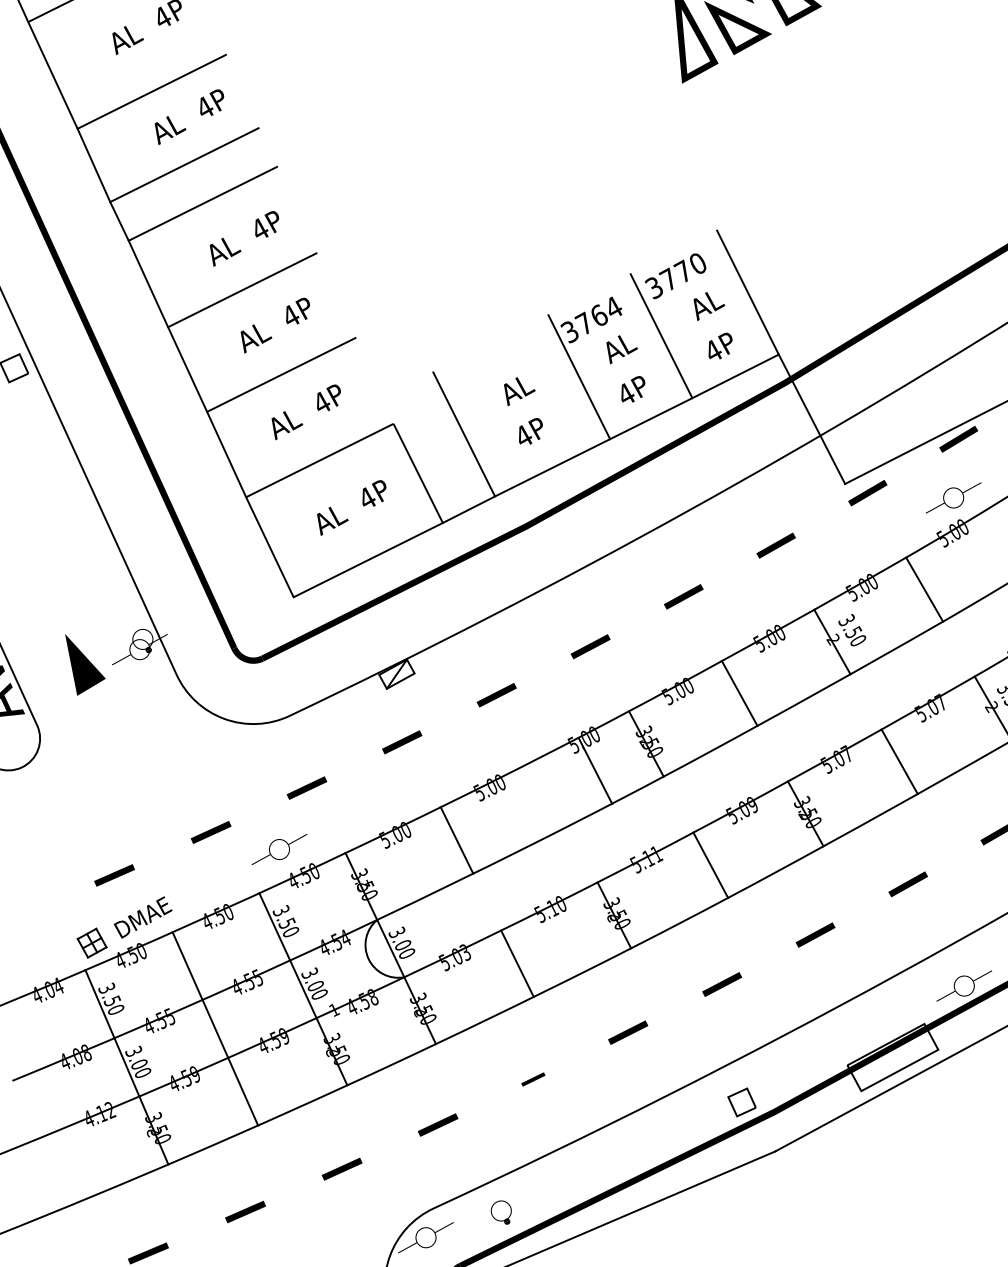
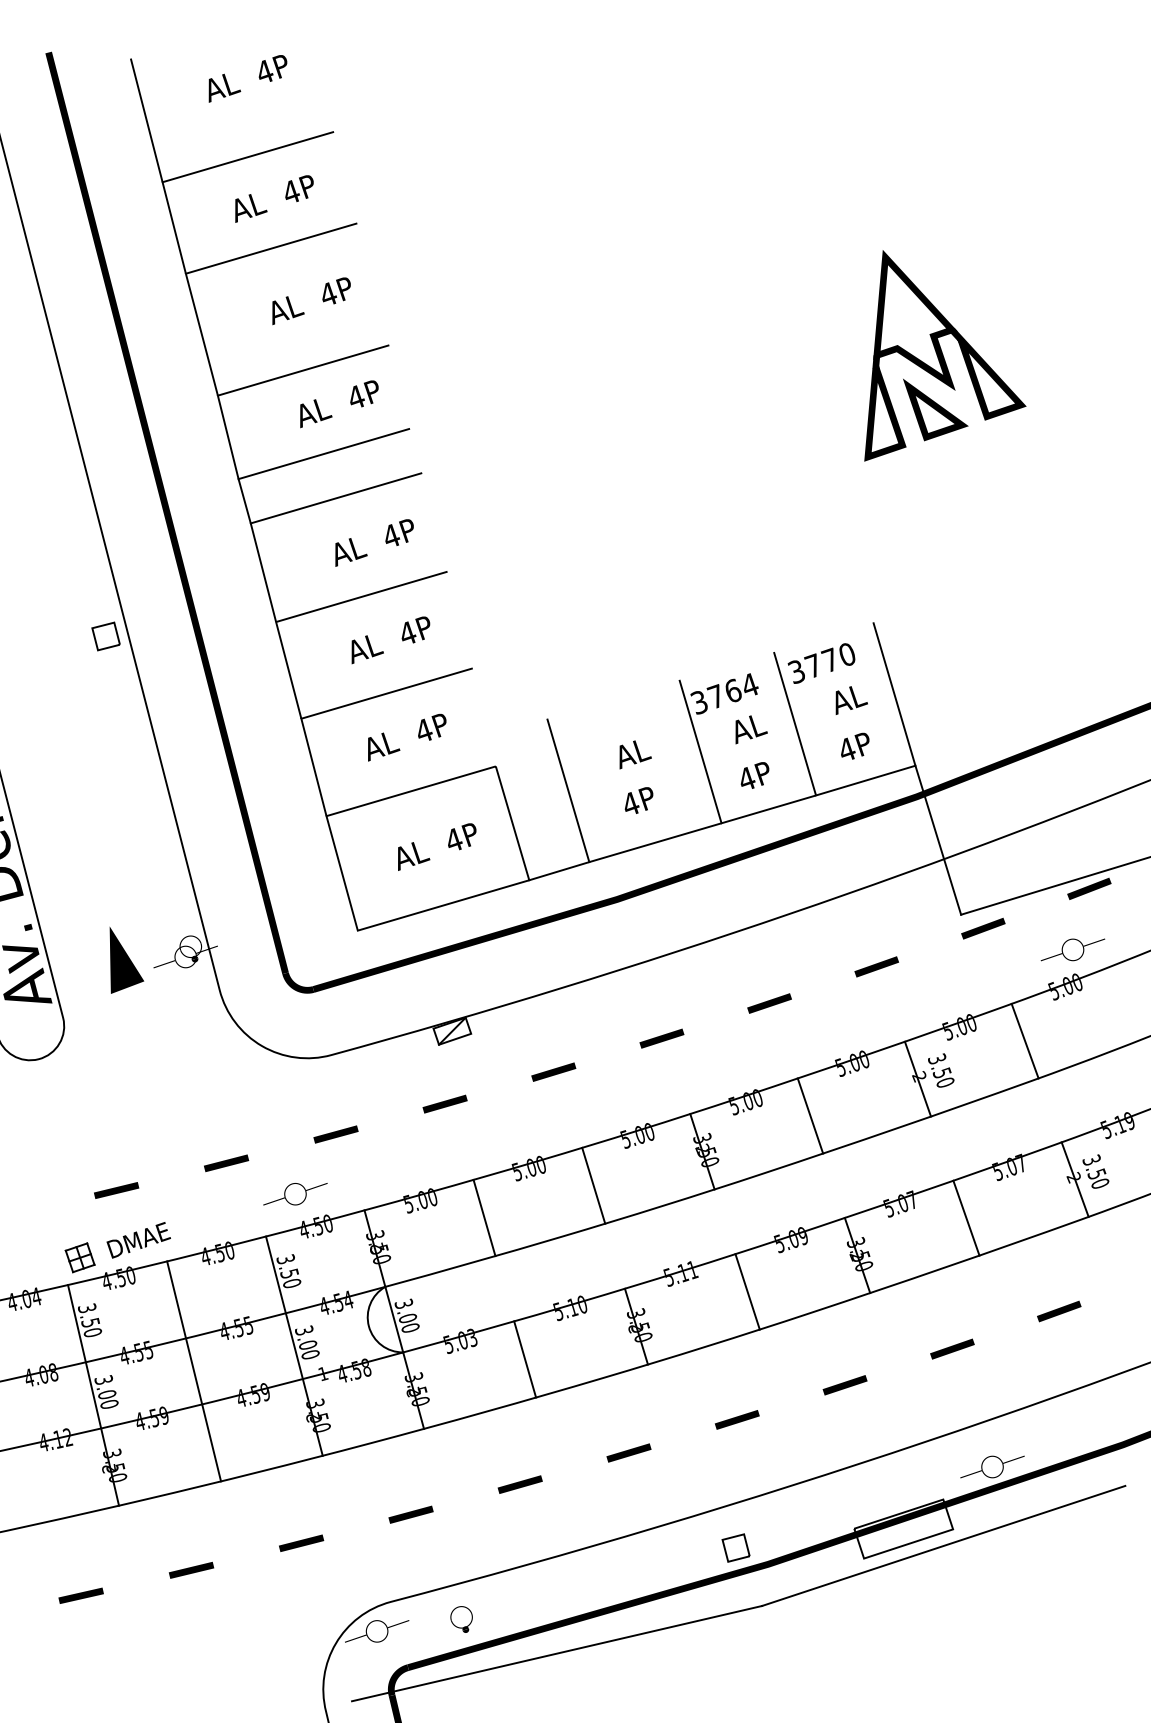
line: (595, 770) -> (593, 1185), moved
part: (532, 1079) -> (519, 1484), size x1.67

